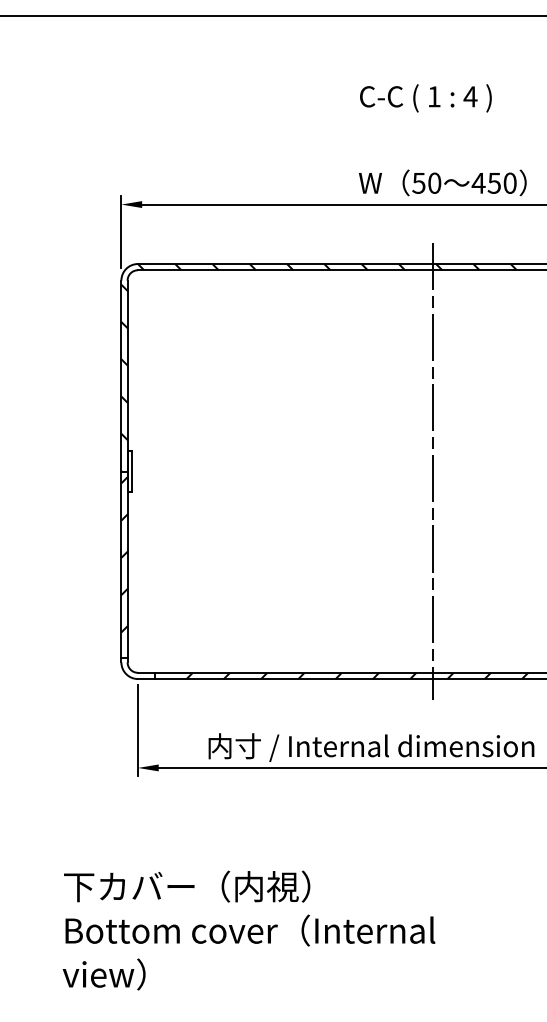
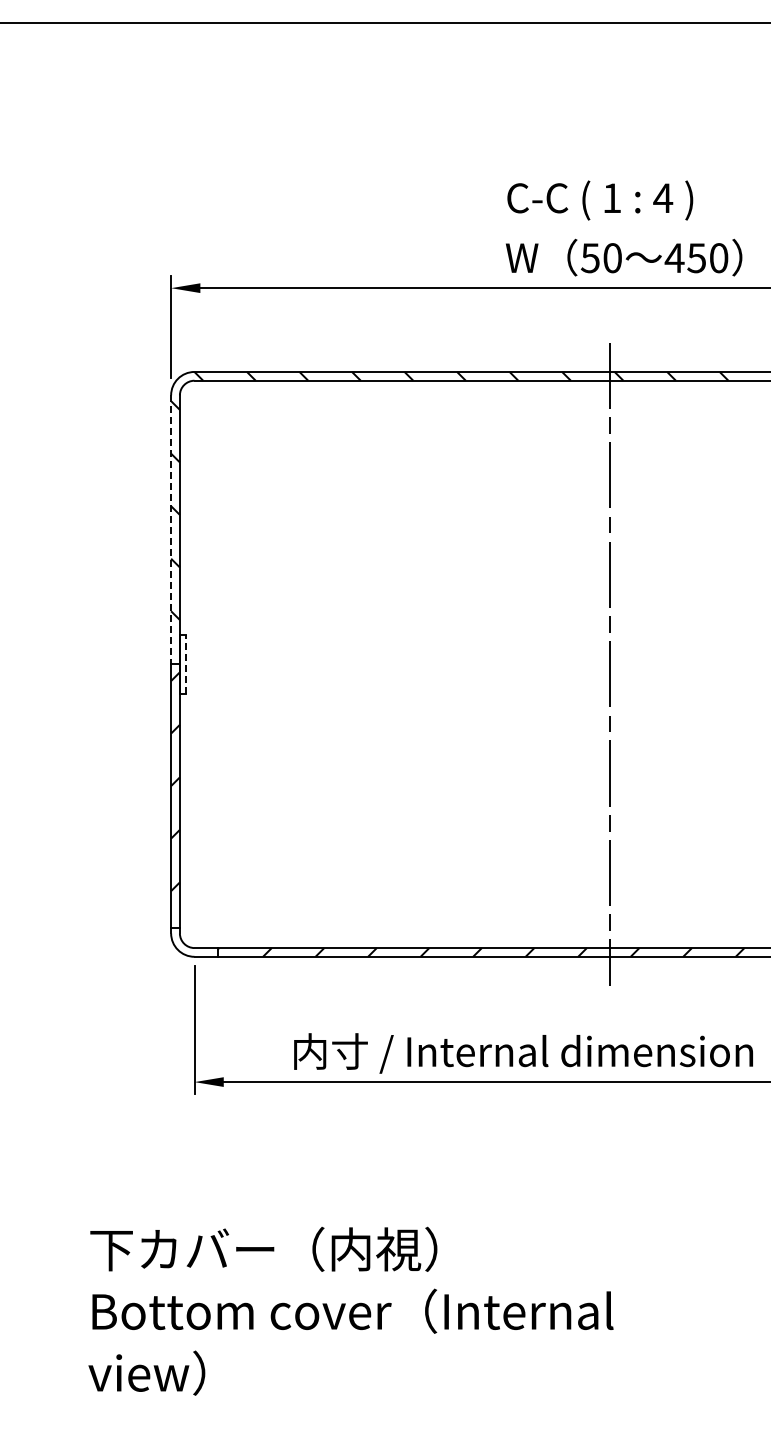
text: (426, 98) -> (600, 200), moved
line: (121, 375) -> (171, 529), solid -> dashed
line: (131, 470) -> (185, 663), solid -> dashed

